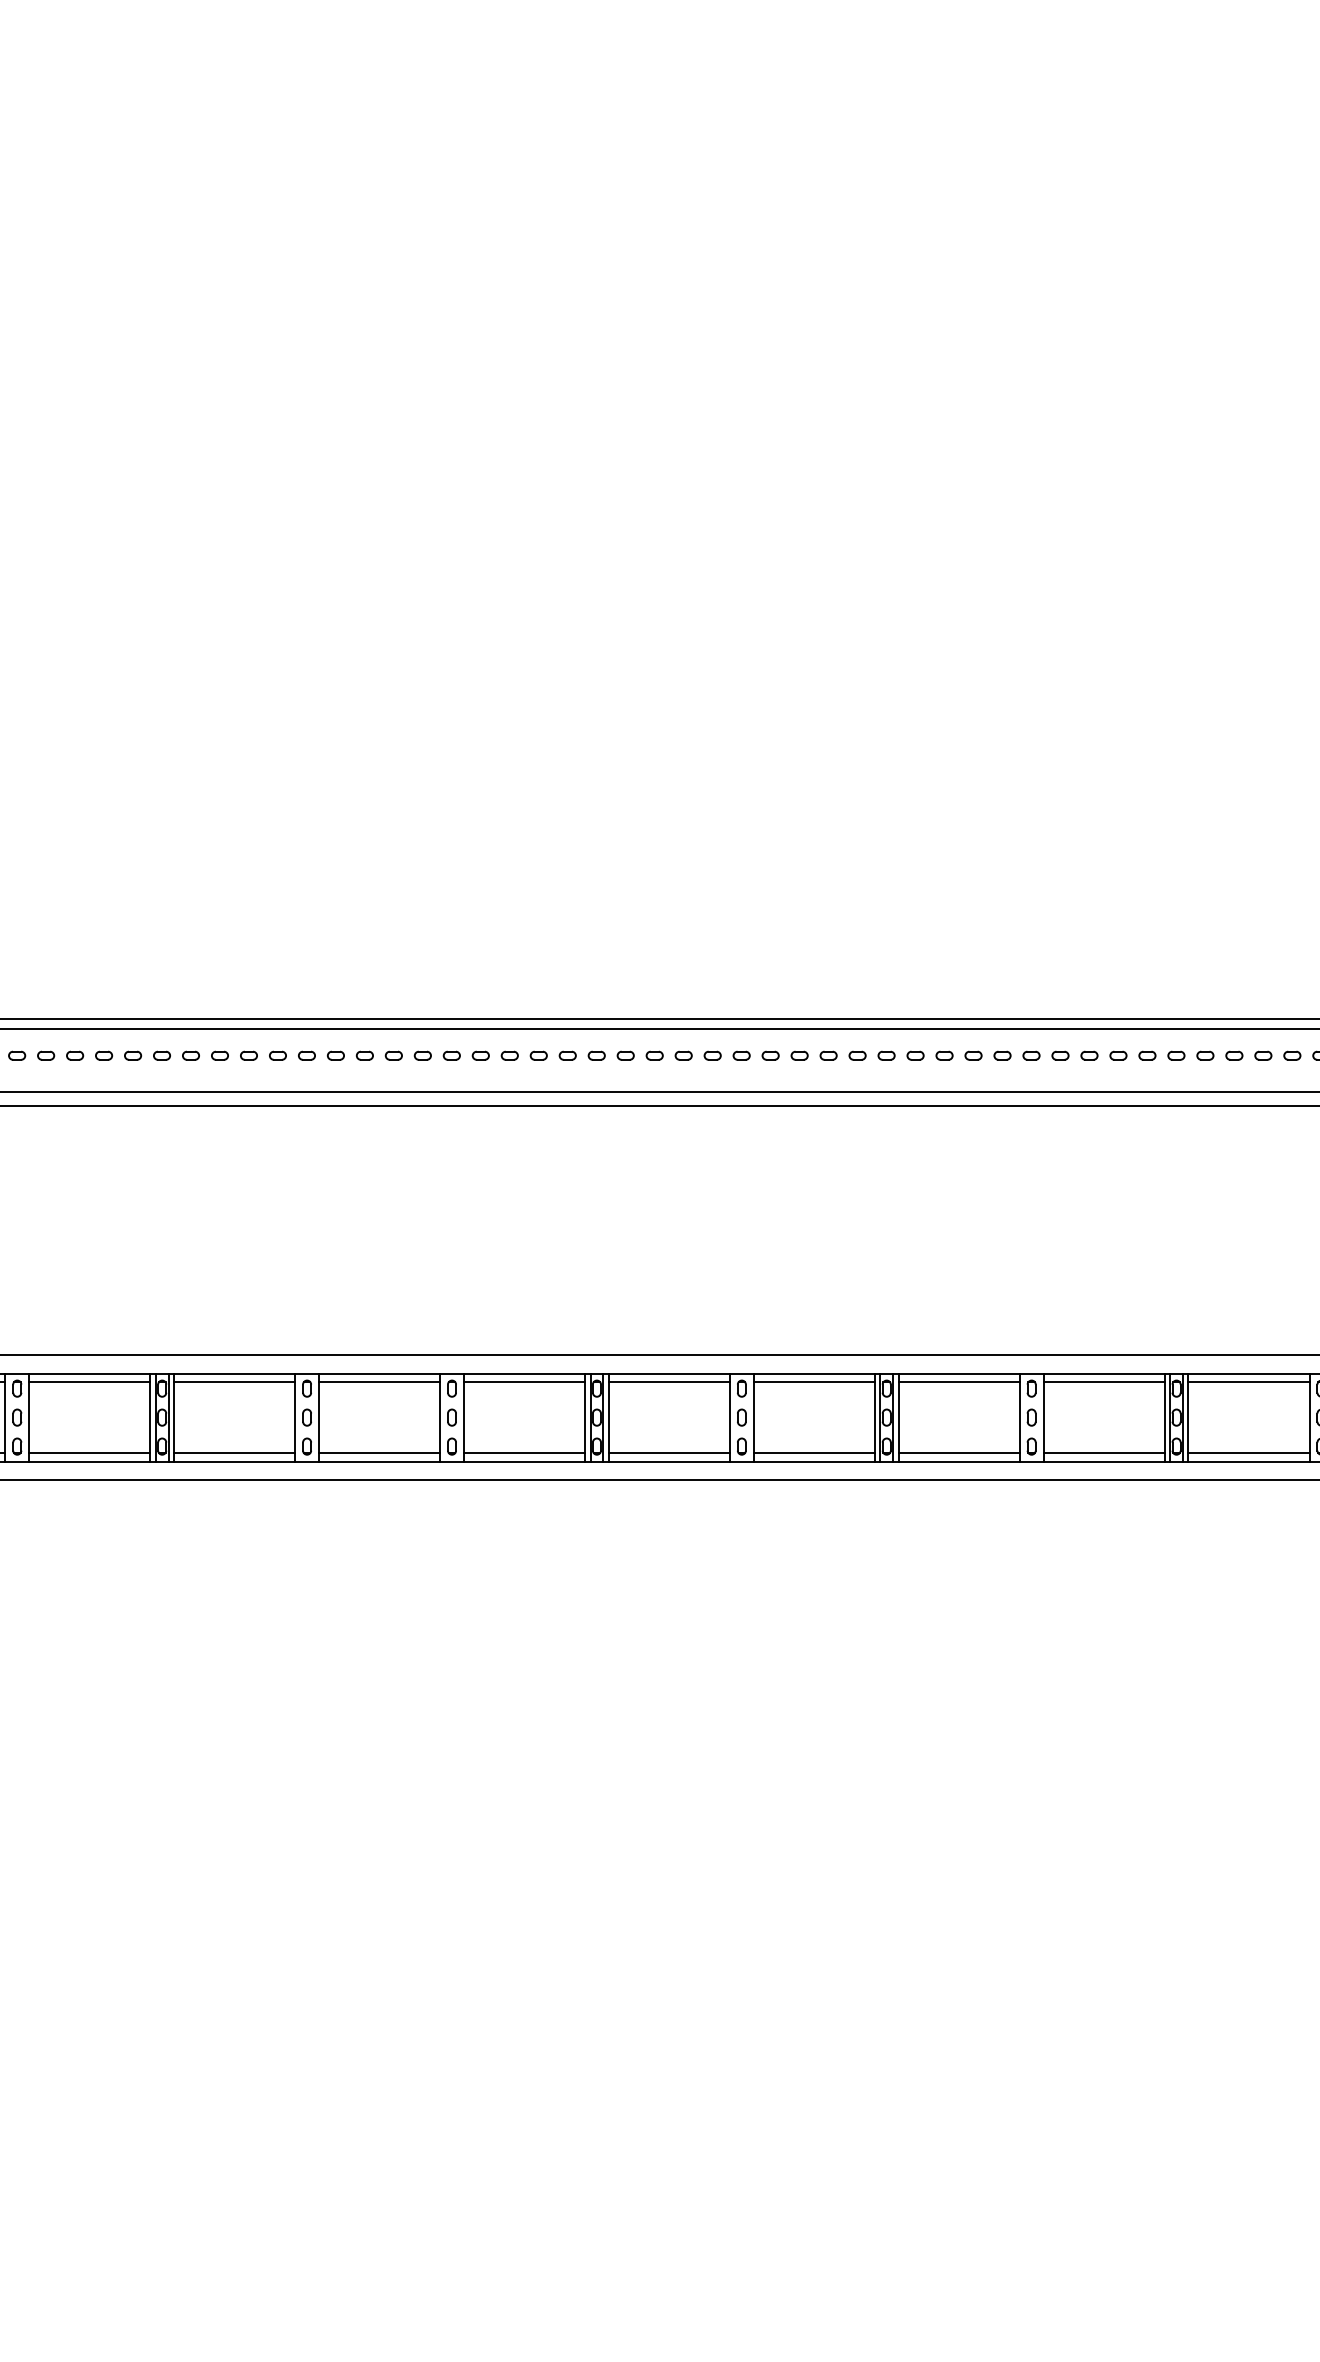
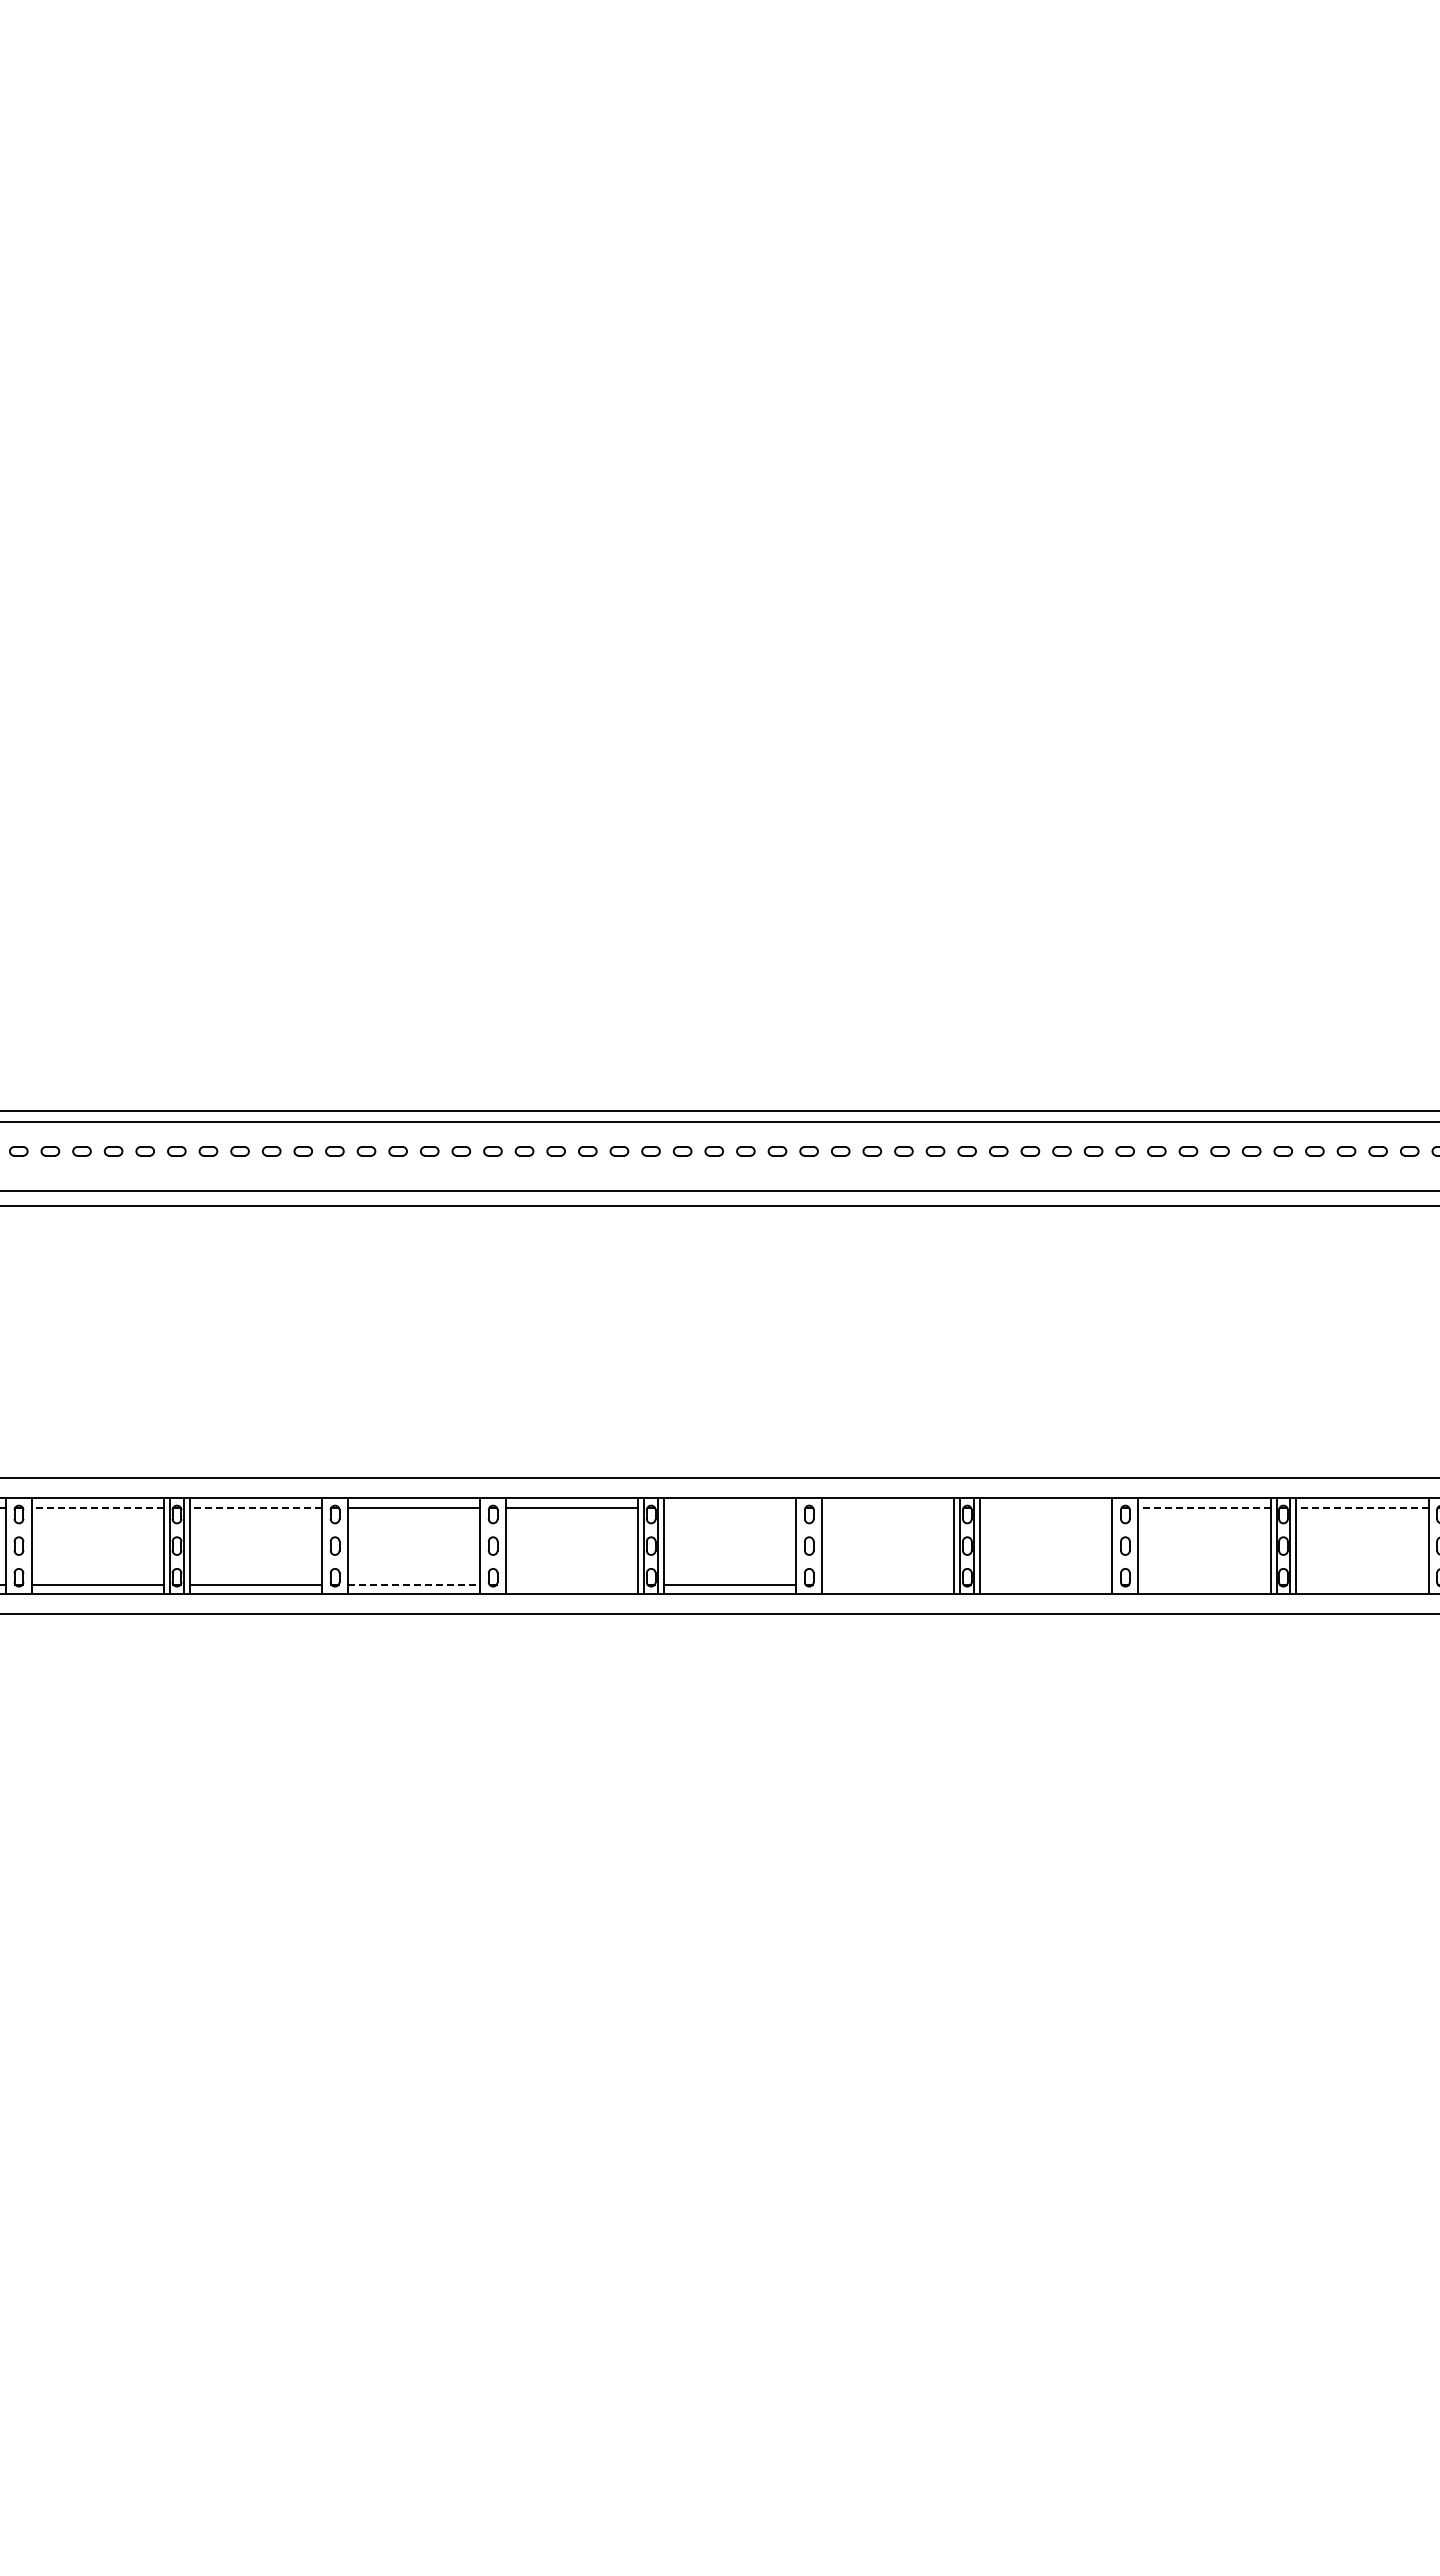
line: (89, 1382) -> (97, 1507), solid -> dashed
line: (234, 1382) -> (255, 1507), solid -> dashed
line: (669, 1382) -> (730, 1507), removed
line: (814, 1382) -> (888, 1507), removed
line: (959, 1382) -> (1046, 1507), removed
line: (1103, 1382) -> (1203, 1507), solid -> dashed
line: (1249, 1382) -> (1362, 1507), solid -> dashed
line: (379, 1452) -> (414, 1584), solid -> dashed
line: (524, 1452) -> (572, 1584), removed
line: (814, 1452) -> (888, 1584), removed
line: (959, 1452) -> (1046, 1584), removed
line: (1104, 1452) -> (1204, 1584), removed
line: (1249, 1452) -> (1362, 1584), removed

